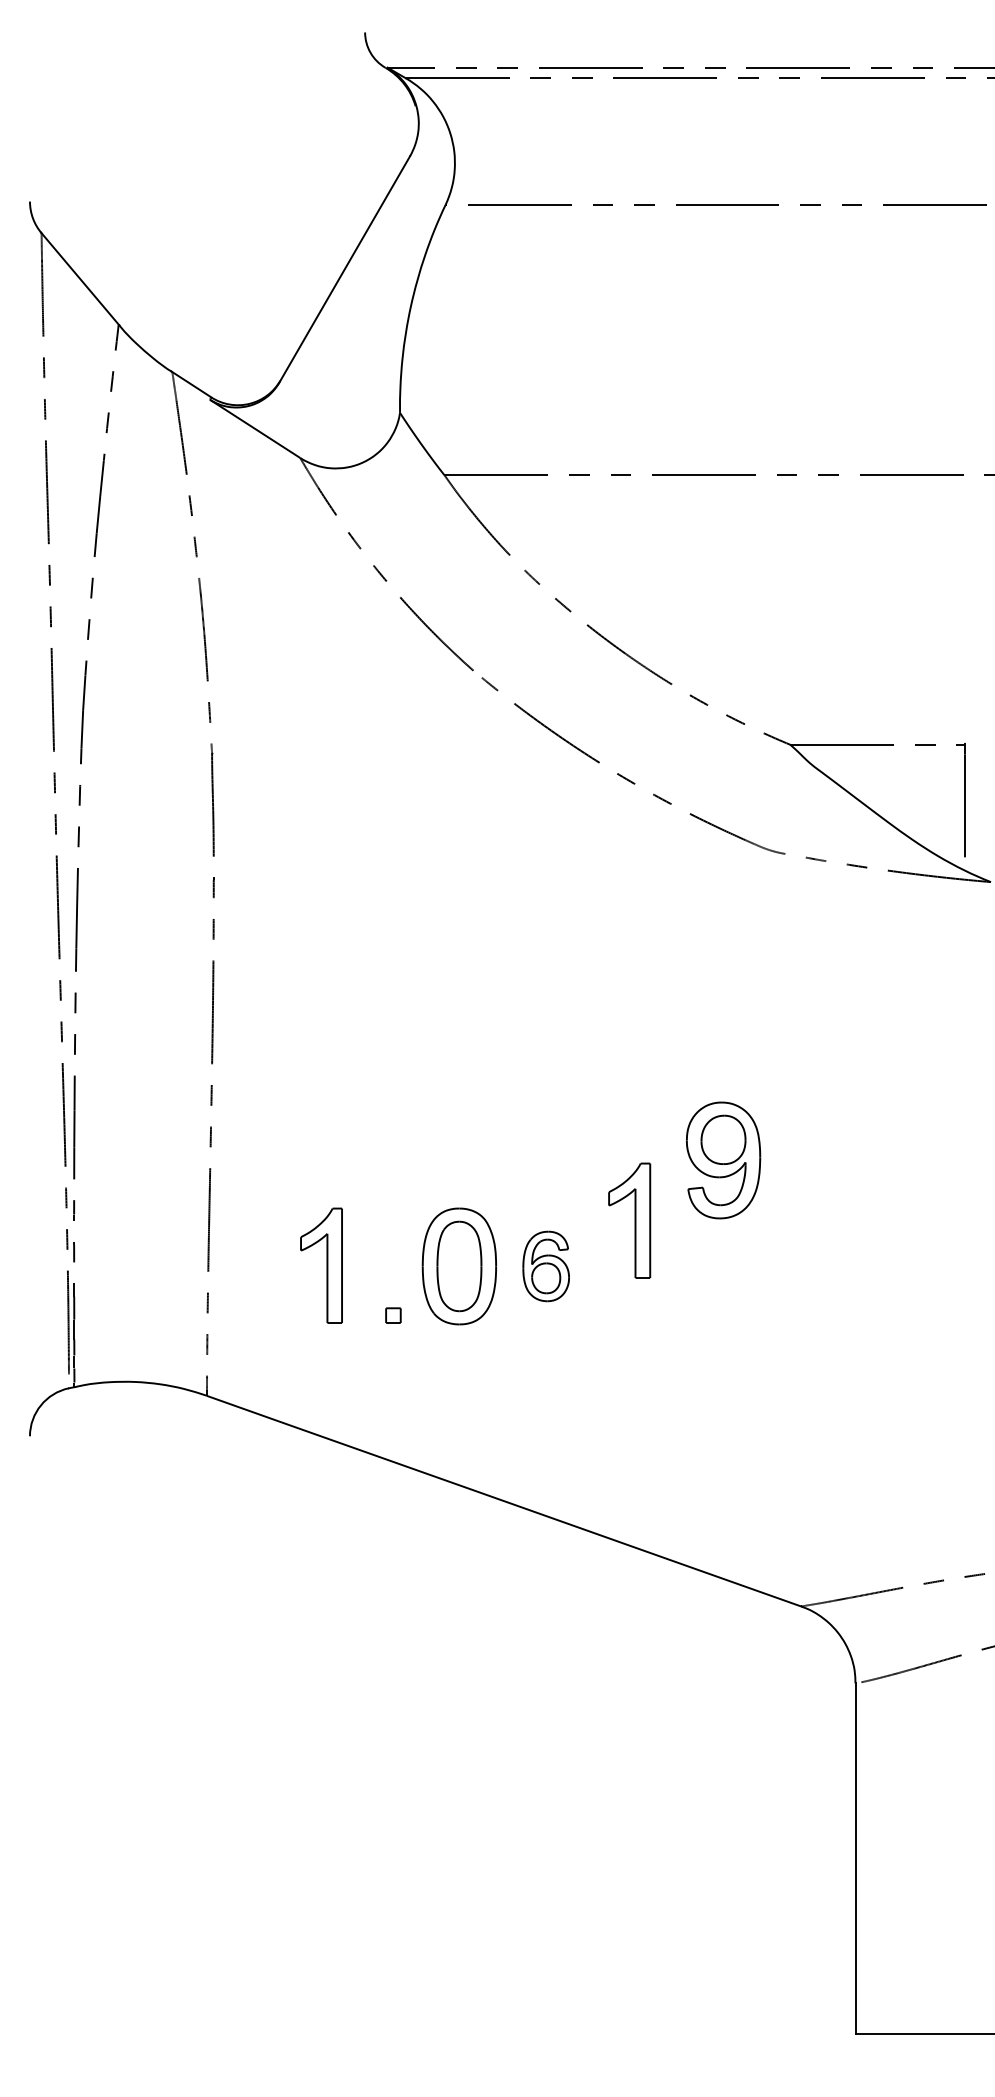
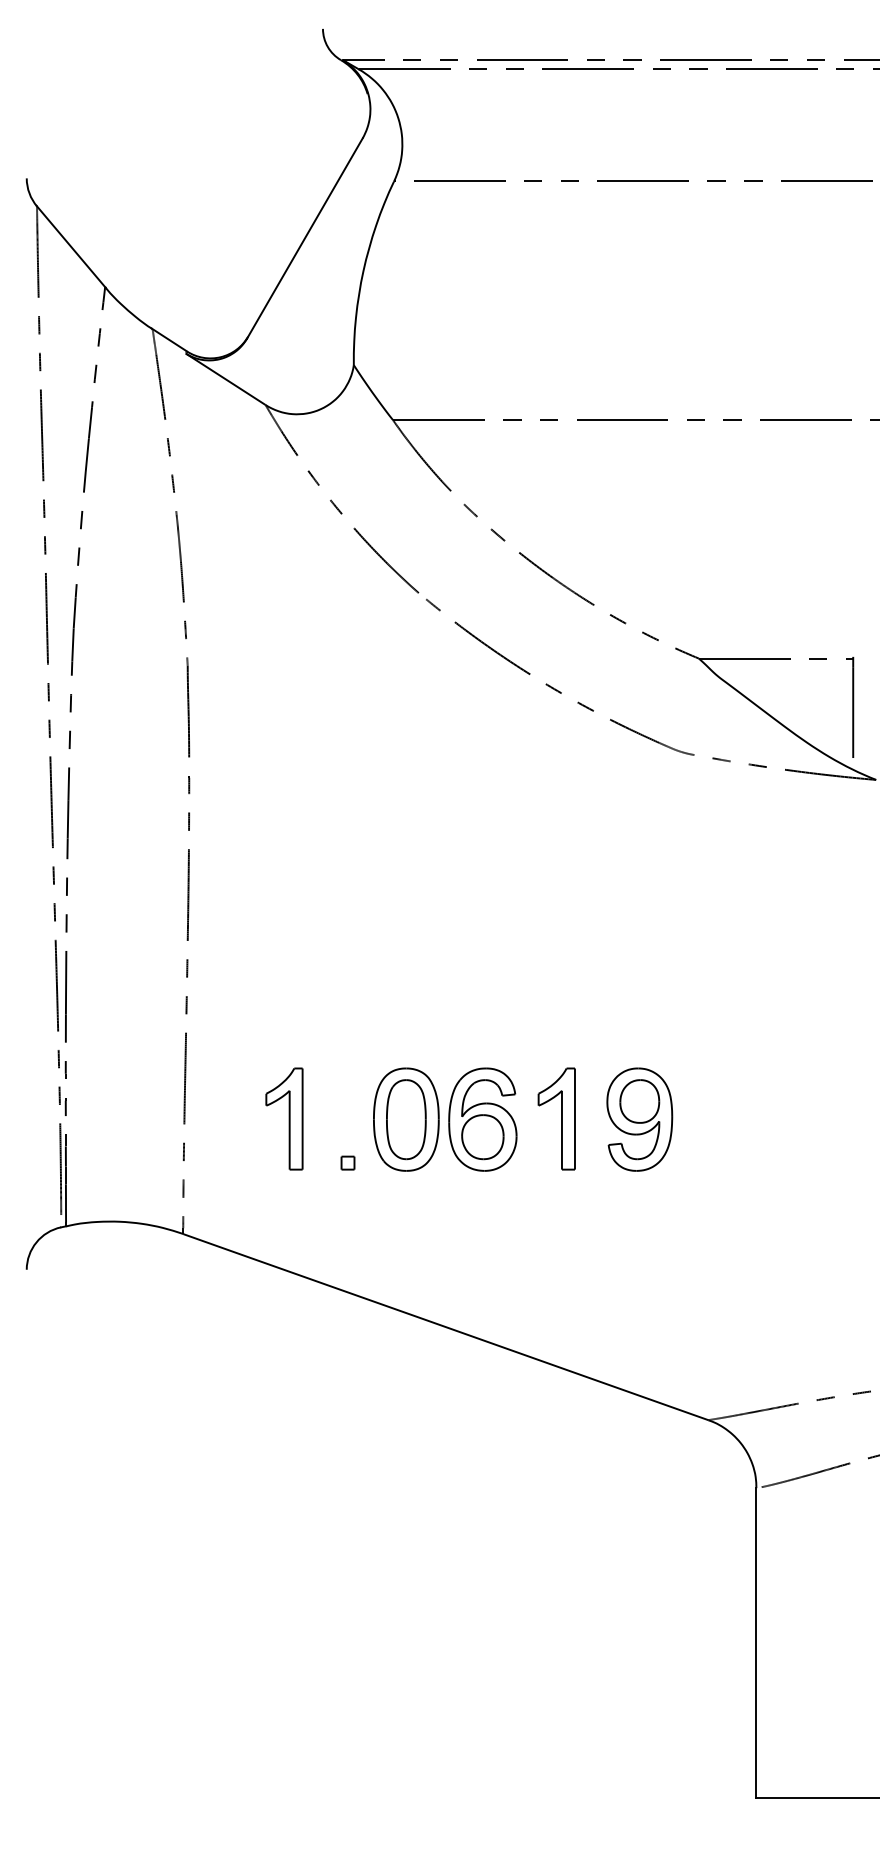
part: (723, 1160) -> (639, 1119), moved
part: (629, 1220) -> (556, 1118), moved
part: (546, 1266) -> (483, 1119), size x1.67

